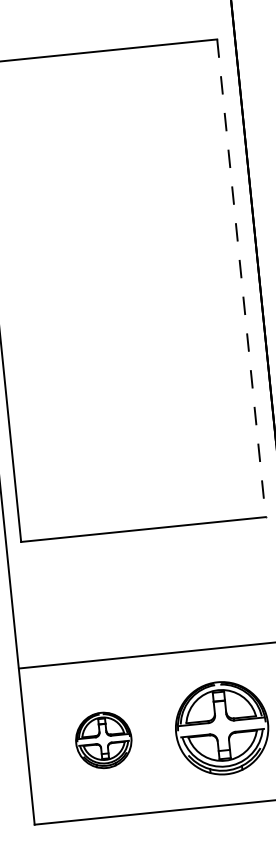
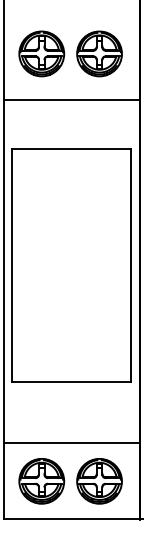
line: (240, 279) -> (130, 265), dashed -> solid
part: (103, 740) -> (41, 481), size x1.67

